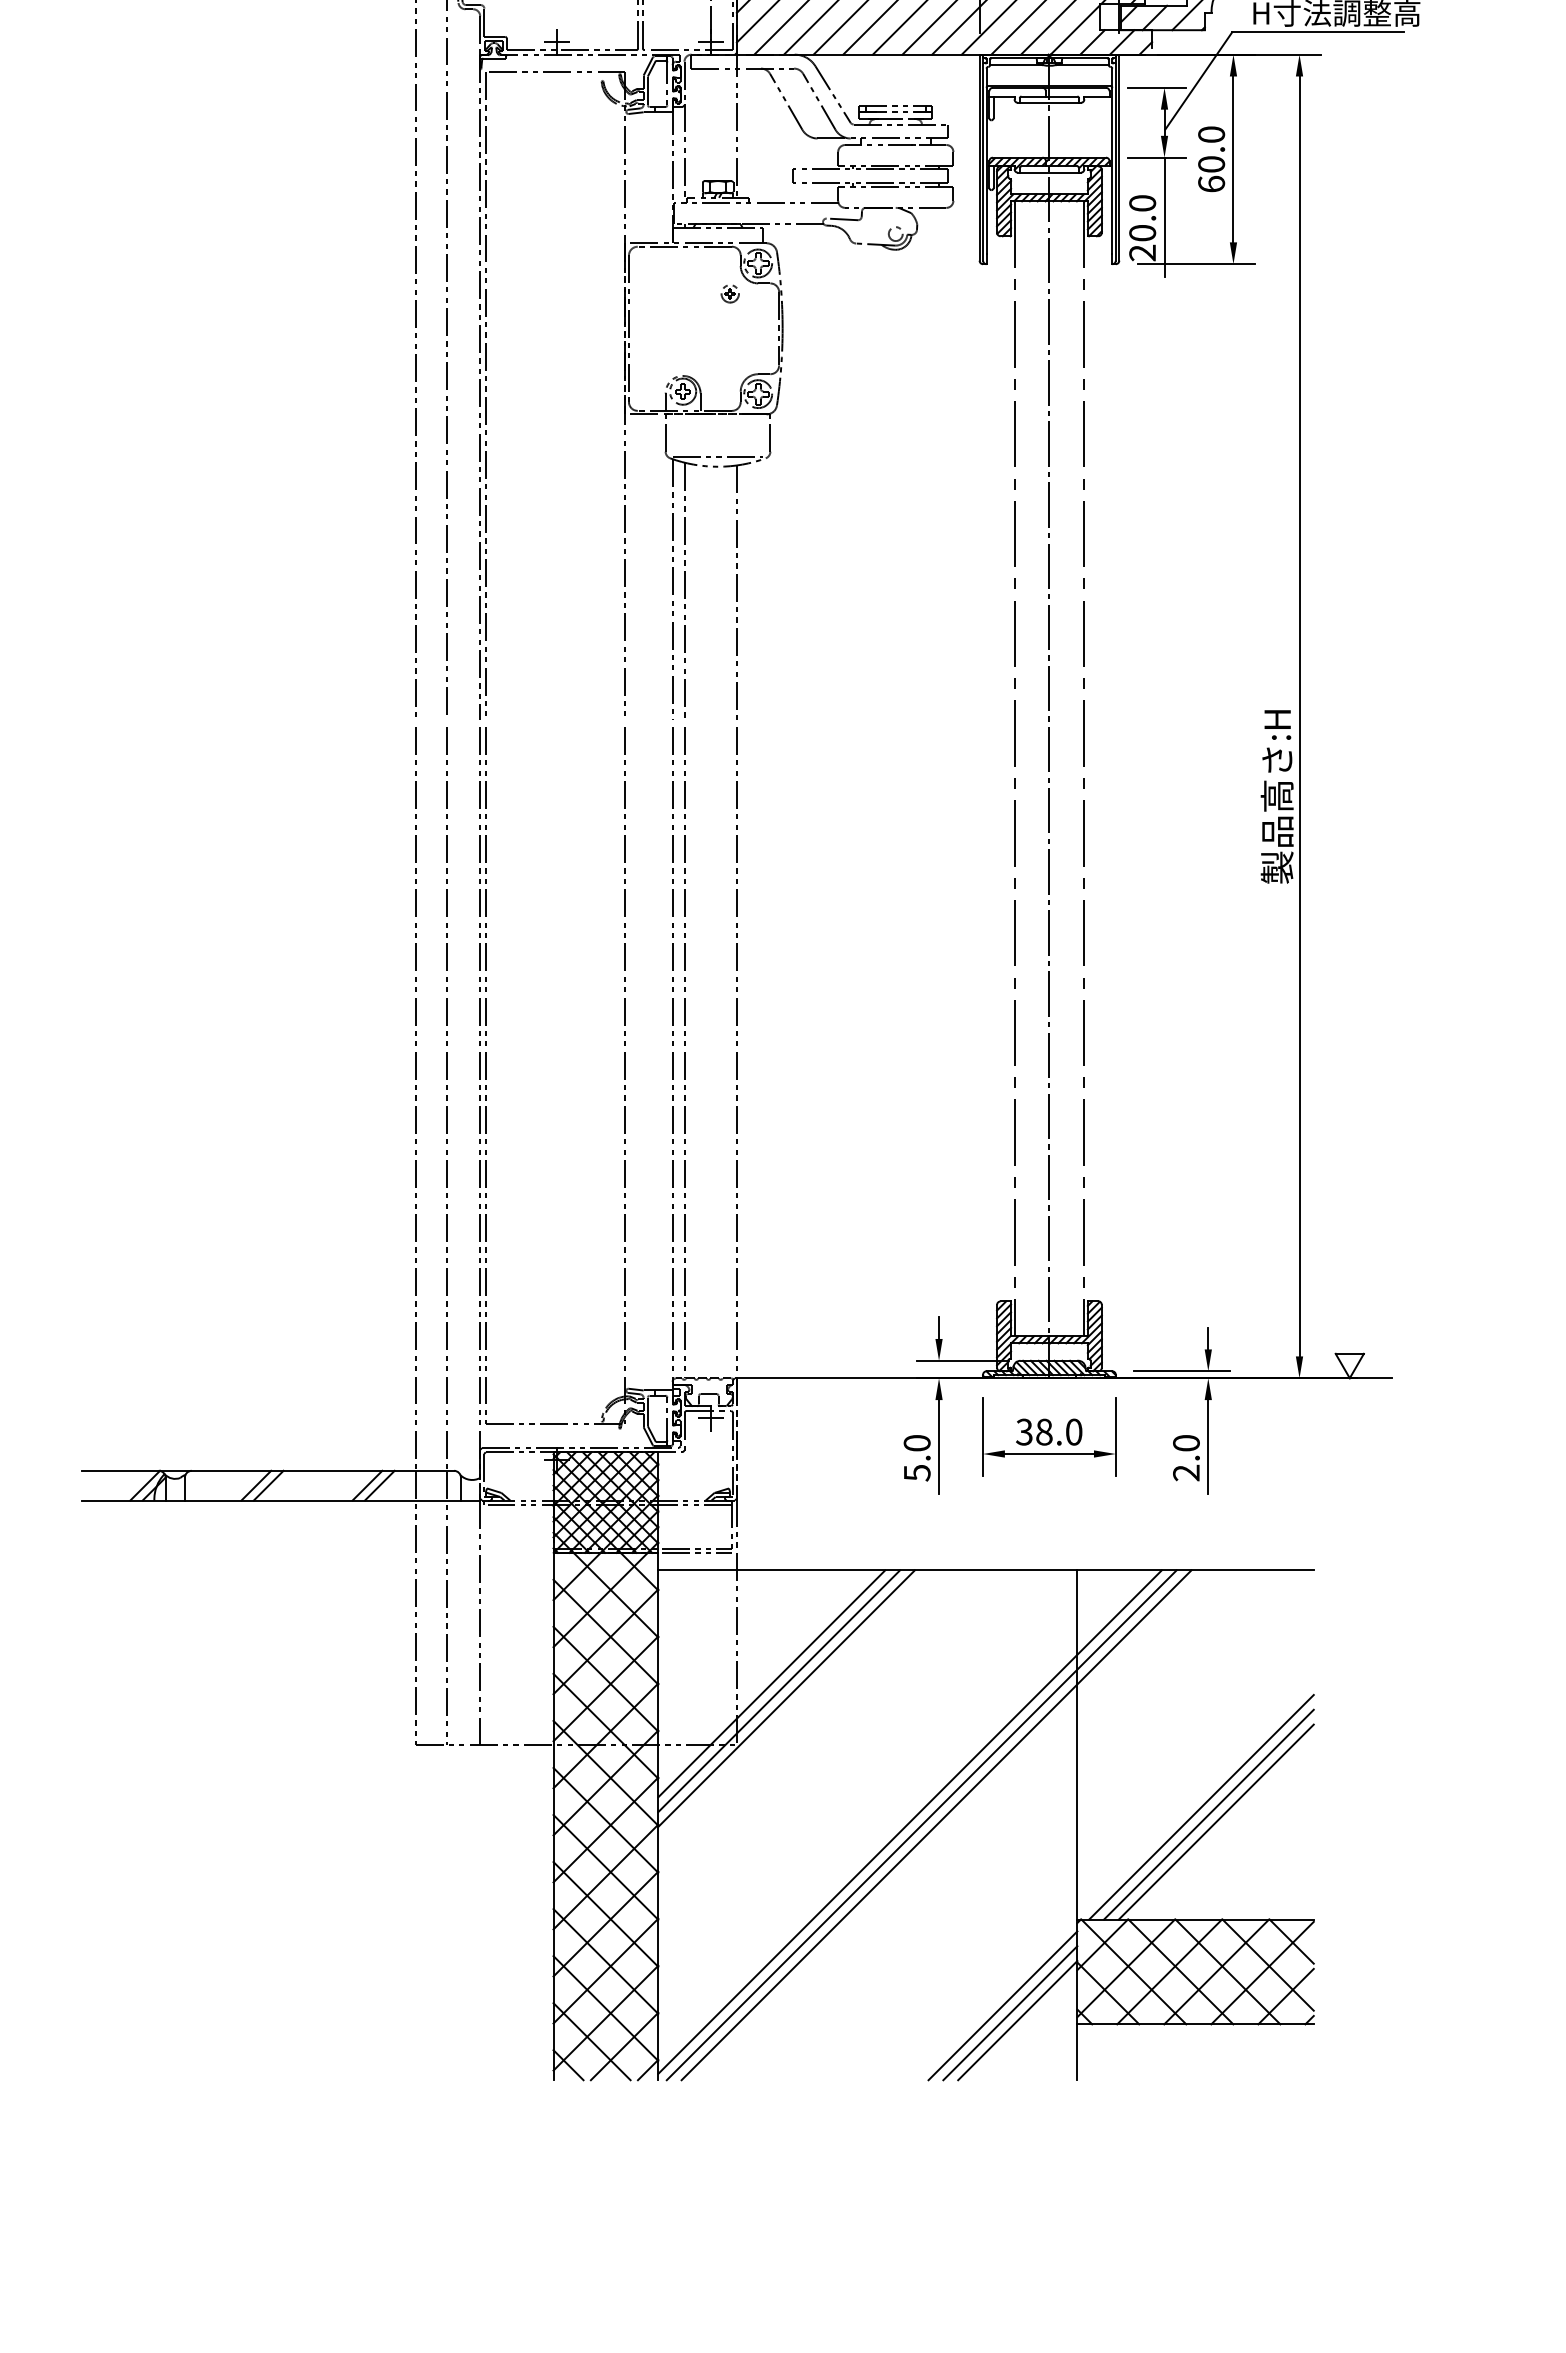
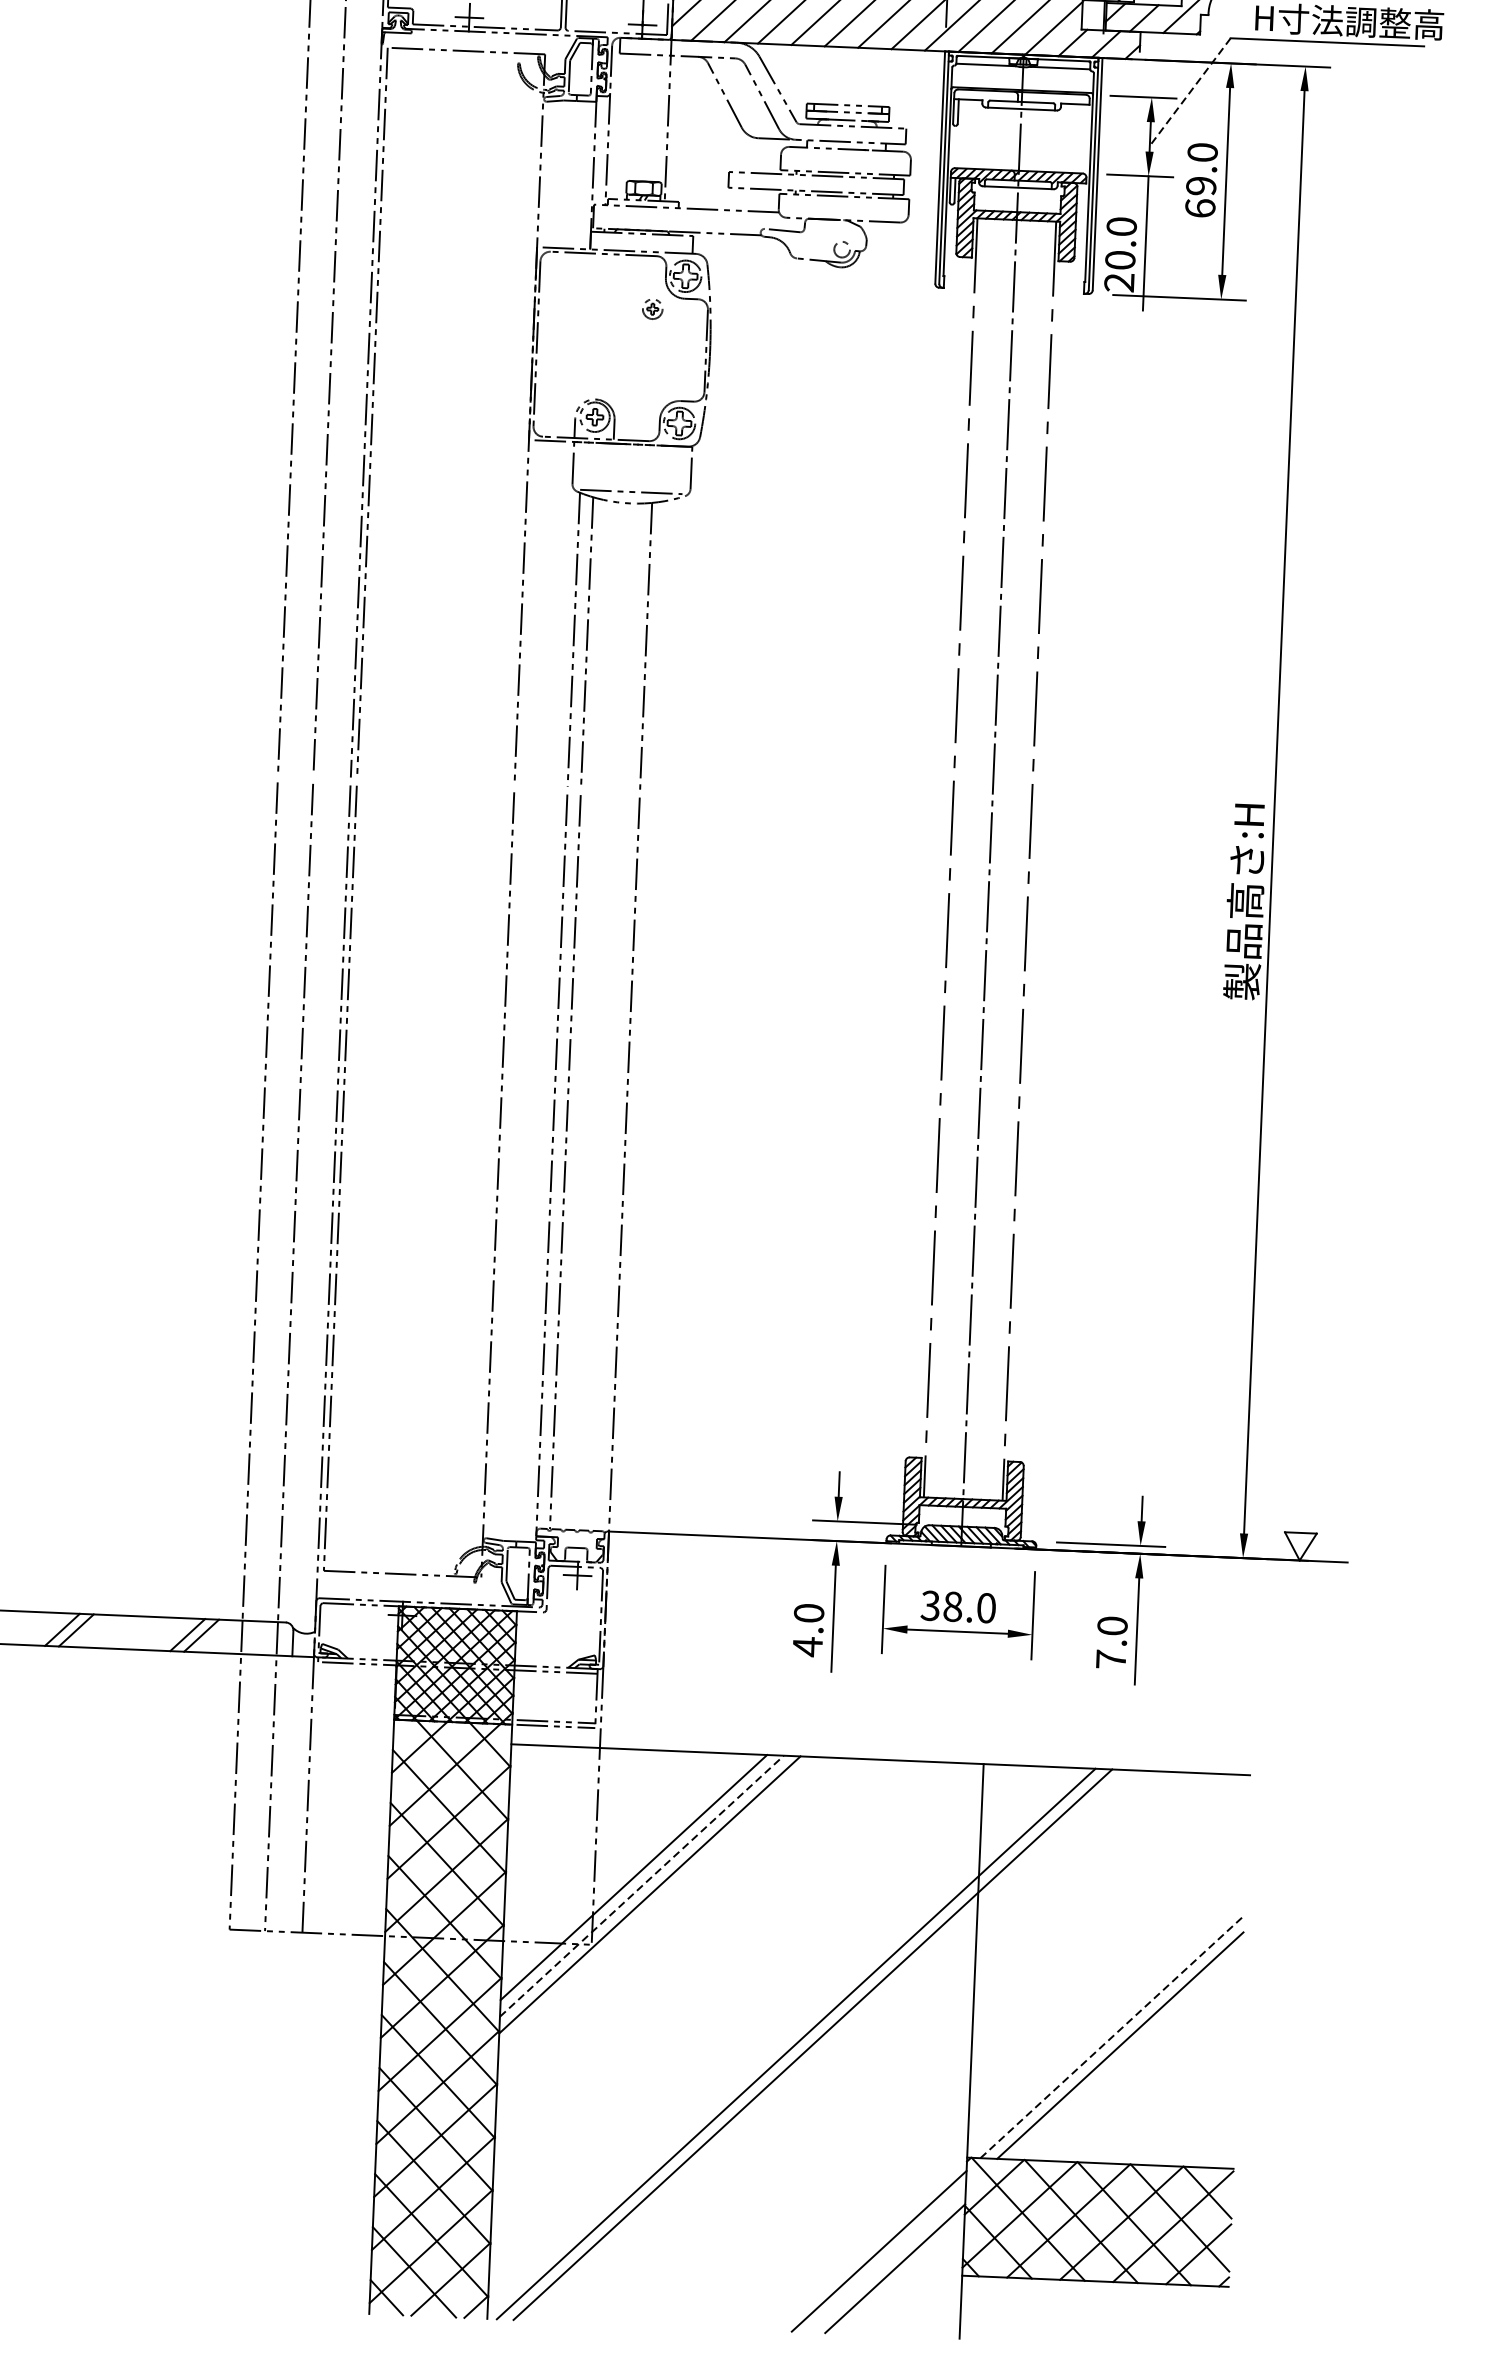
line: (1198, 81) -> (1190, 92), solid -> dashed
text: (1211, 164) -> (1201, 186), 60.0 -> 69.0
text: (1186, 1472) -> (1111, 1658), 2.0 -> 7.0
text: (917, 1473) -> (808, 1647), 5.0 -> 4.0
line: (779, 1691) -> (642, 1886), solid -> dashed
line: (1201, 1807) -> (1112, 2037), solid -> dashed
line: (909, 1821) -> (782, 2039), removed
line: (1215, 1821) -> (1127, 2053), removed
line: (1010, 2013) -> (887, 2260), removed

